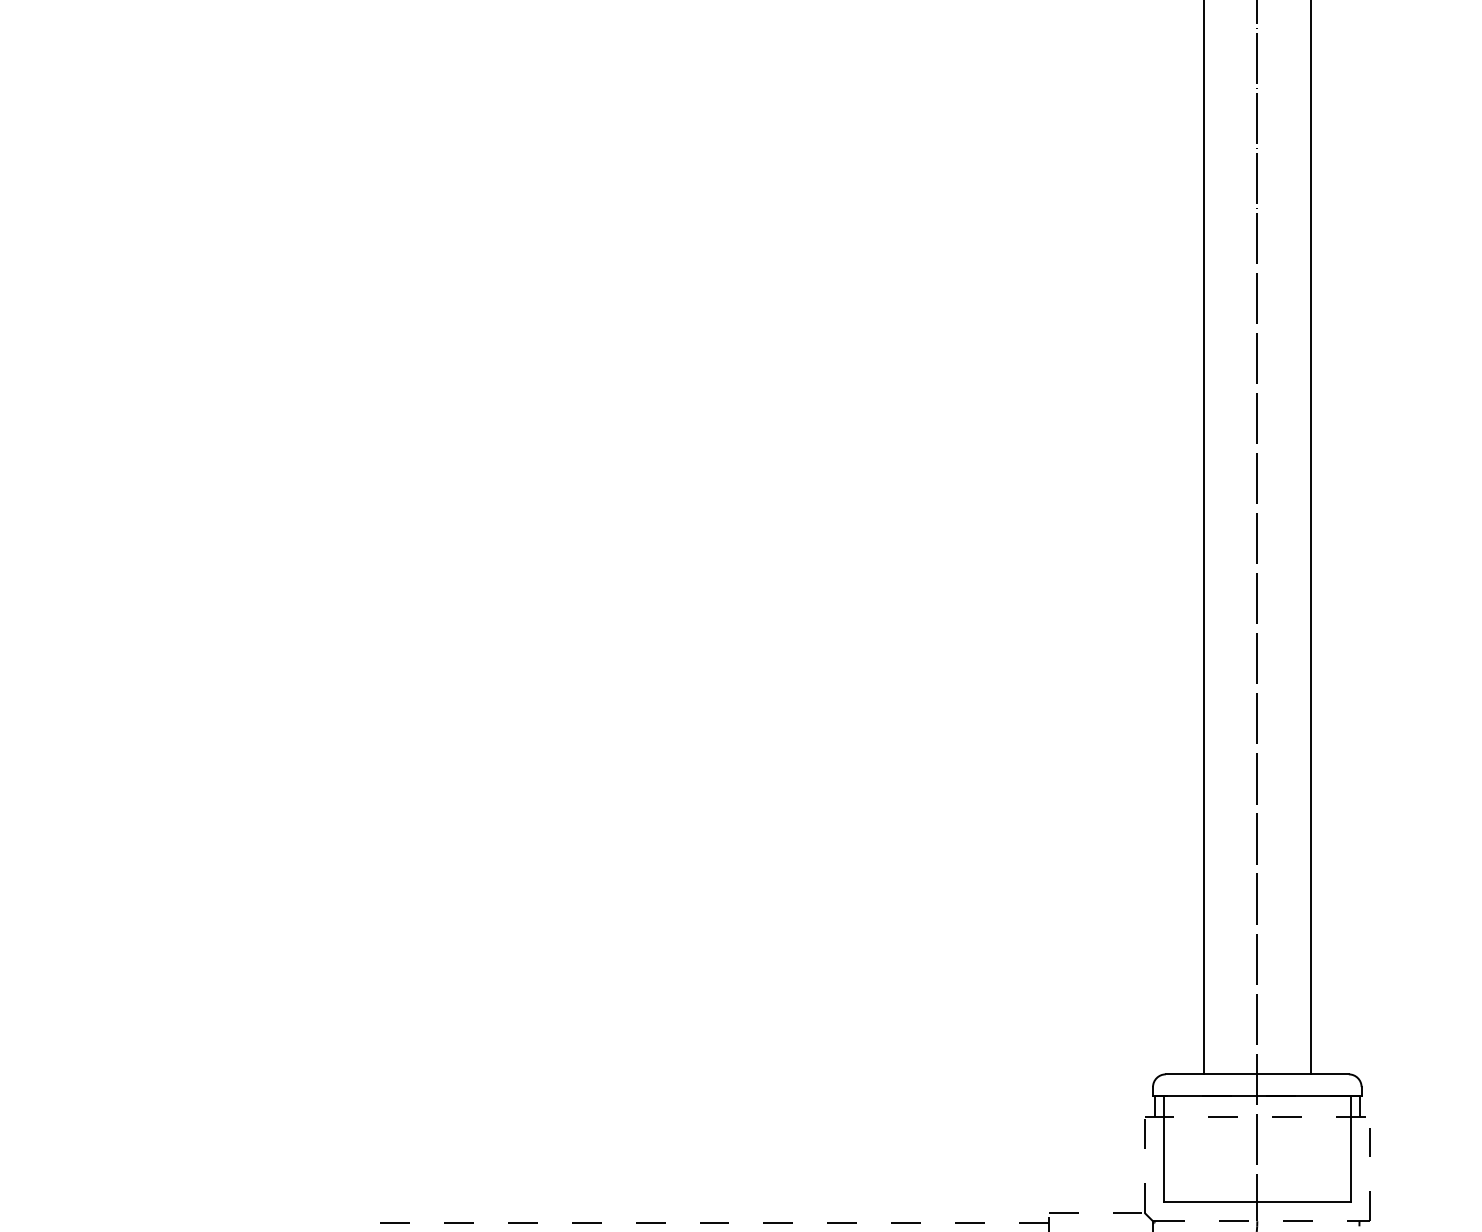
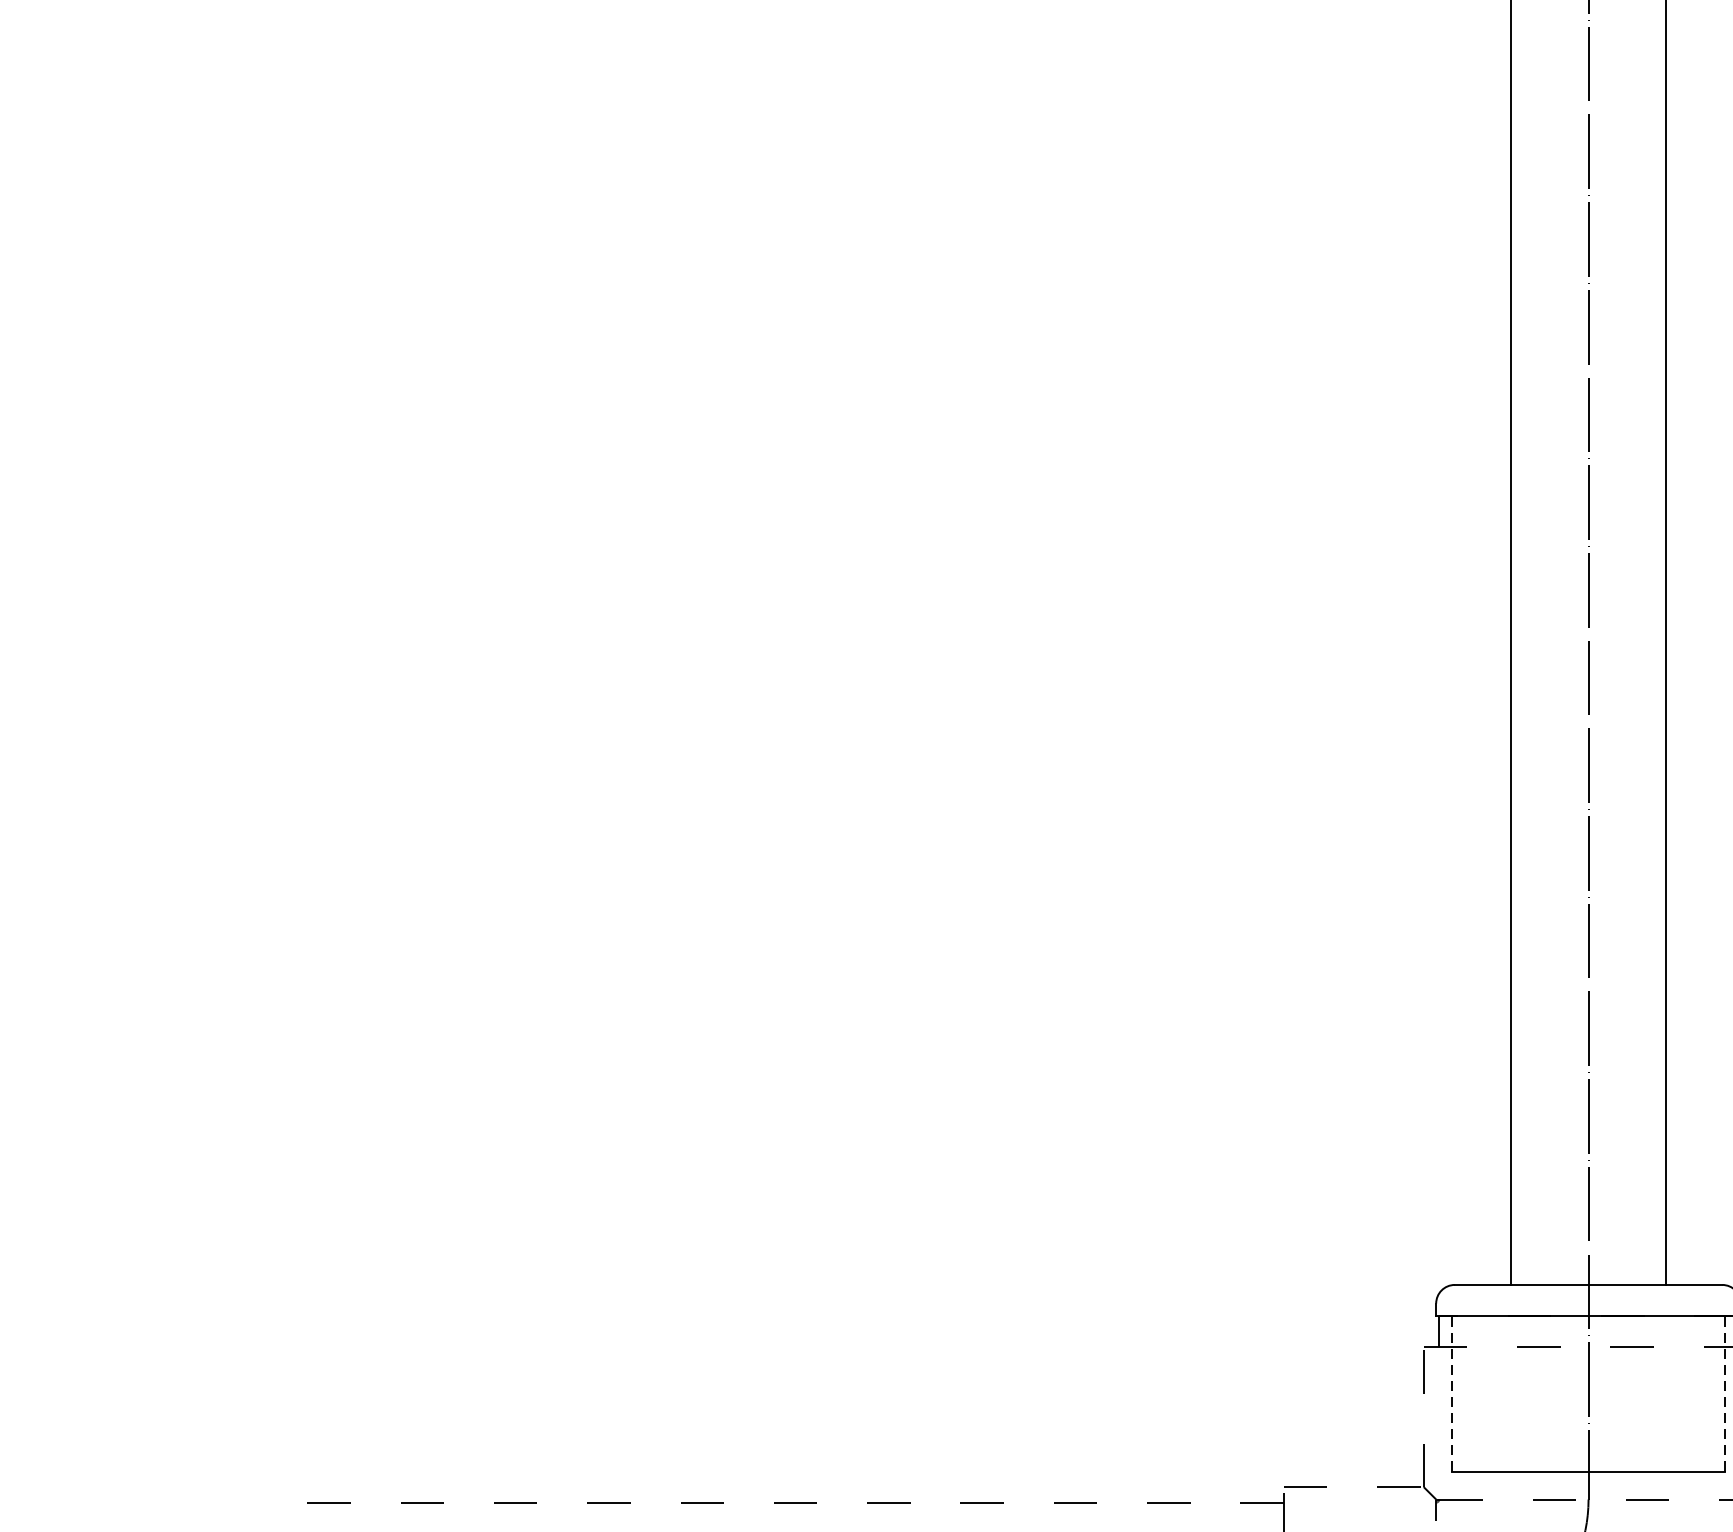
line: (1163, 1148) -> (1451, 1393), solid -> dashed
line: (1350, 1148) -> (1724, 1393), solid -> dashed

